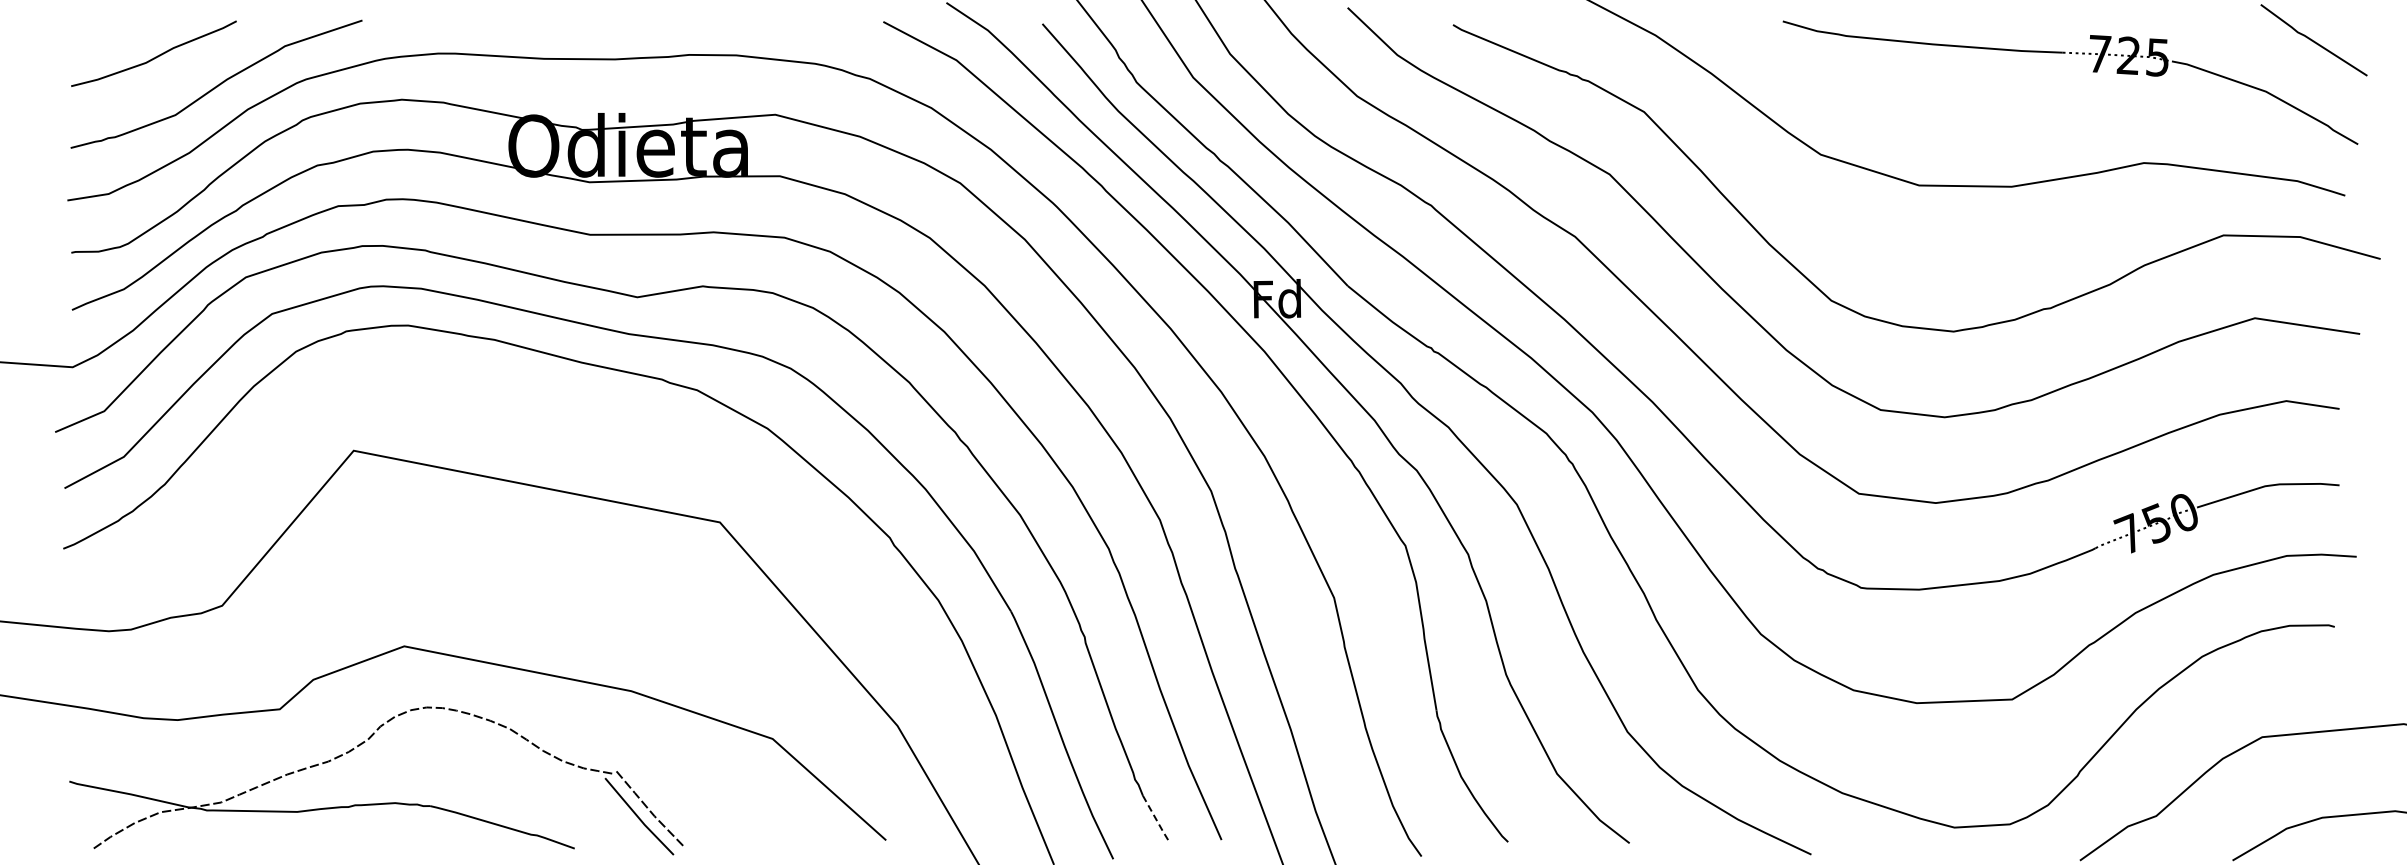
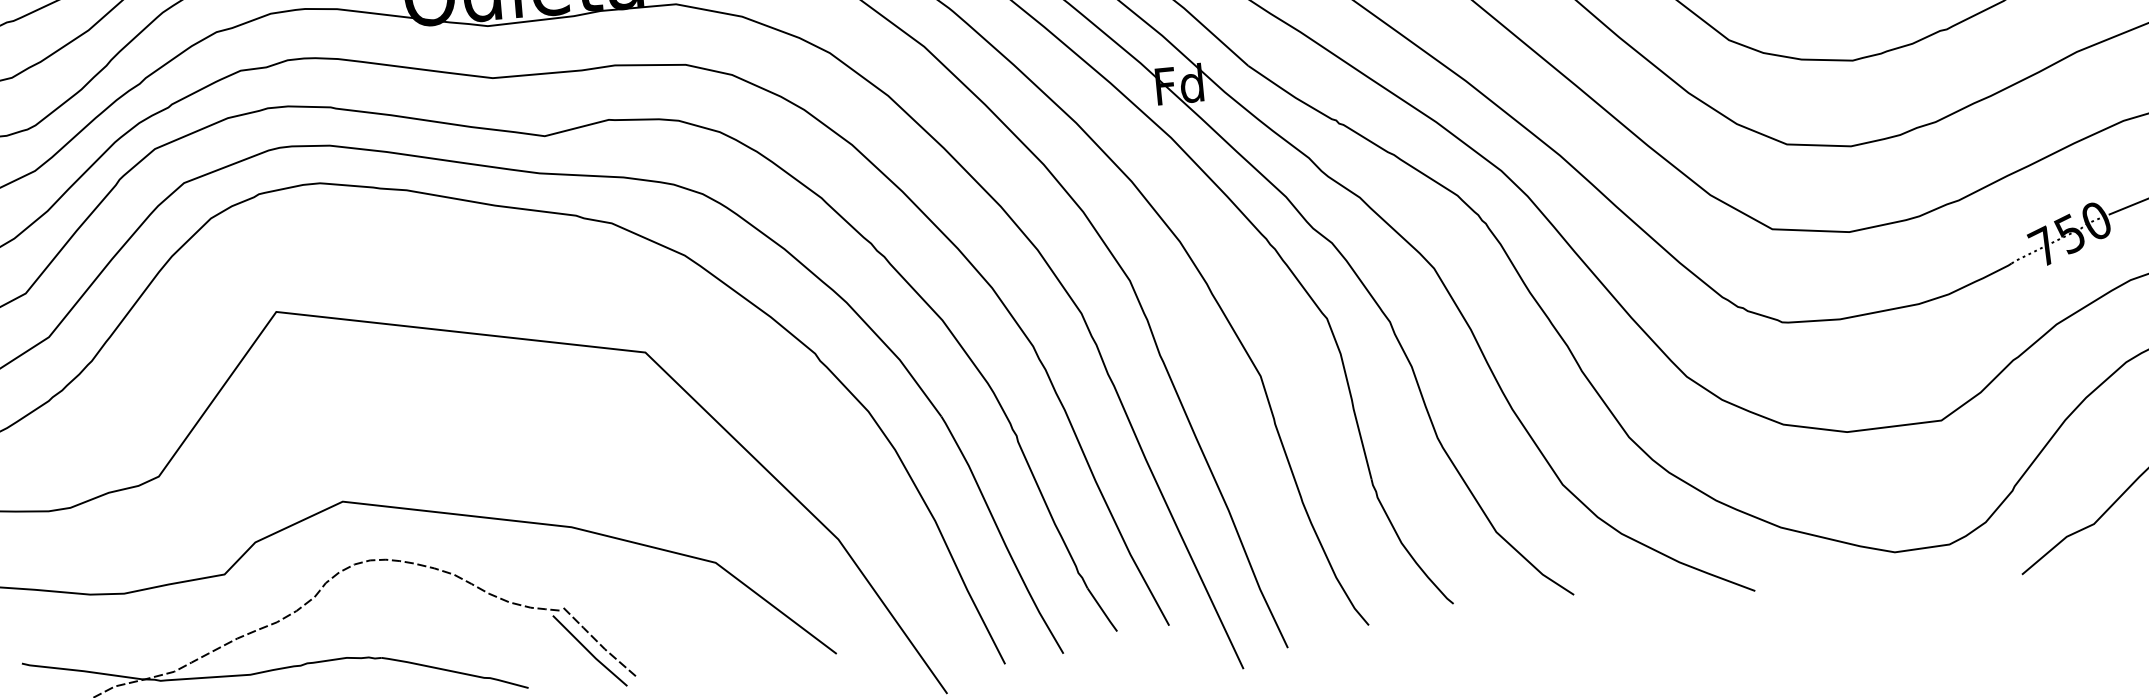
line: (1156, 819) -> (1102, 610), dashed -> solid

